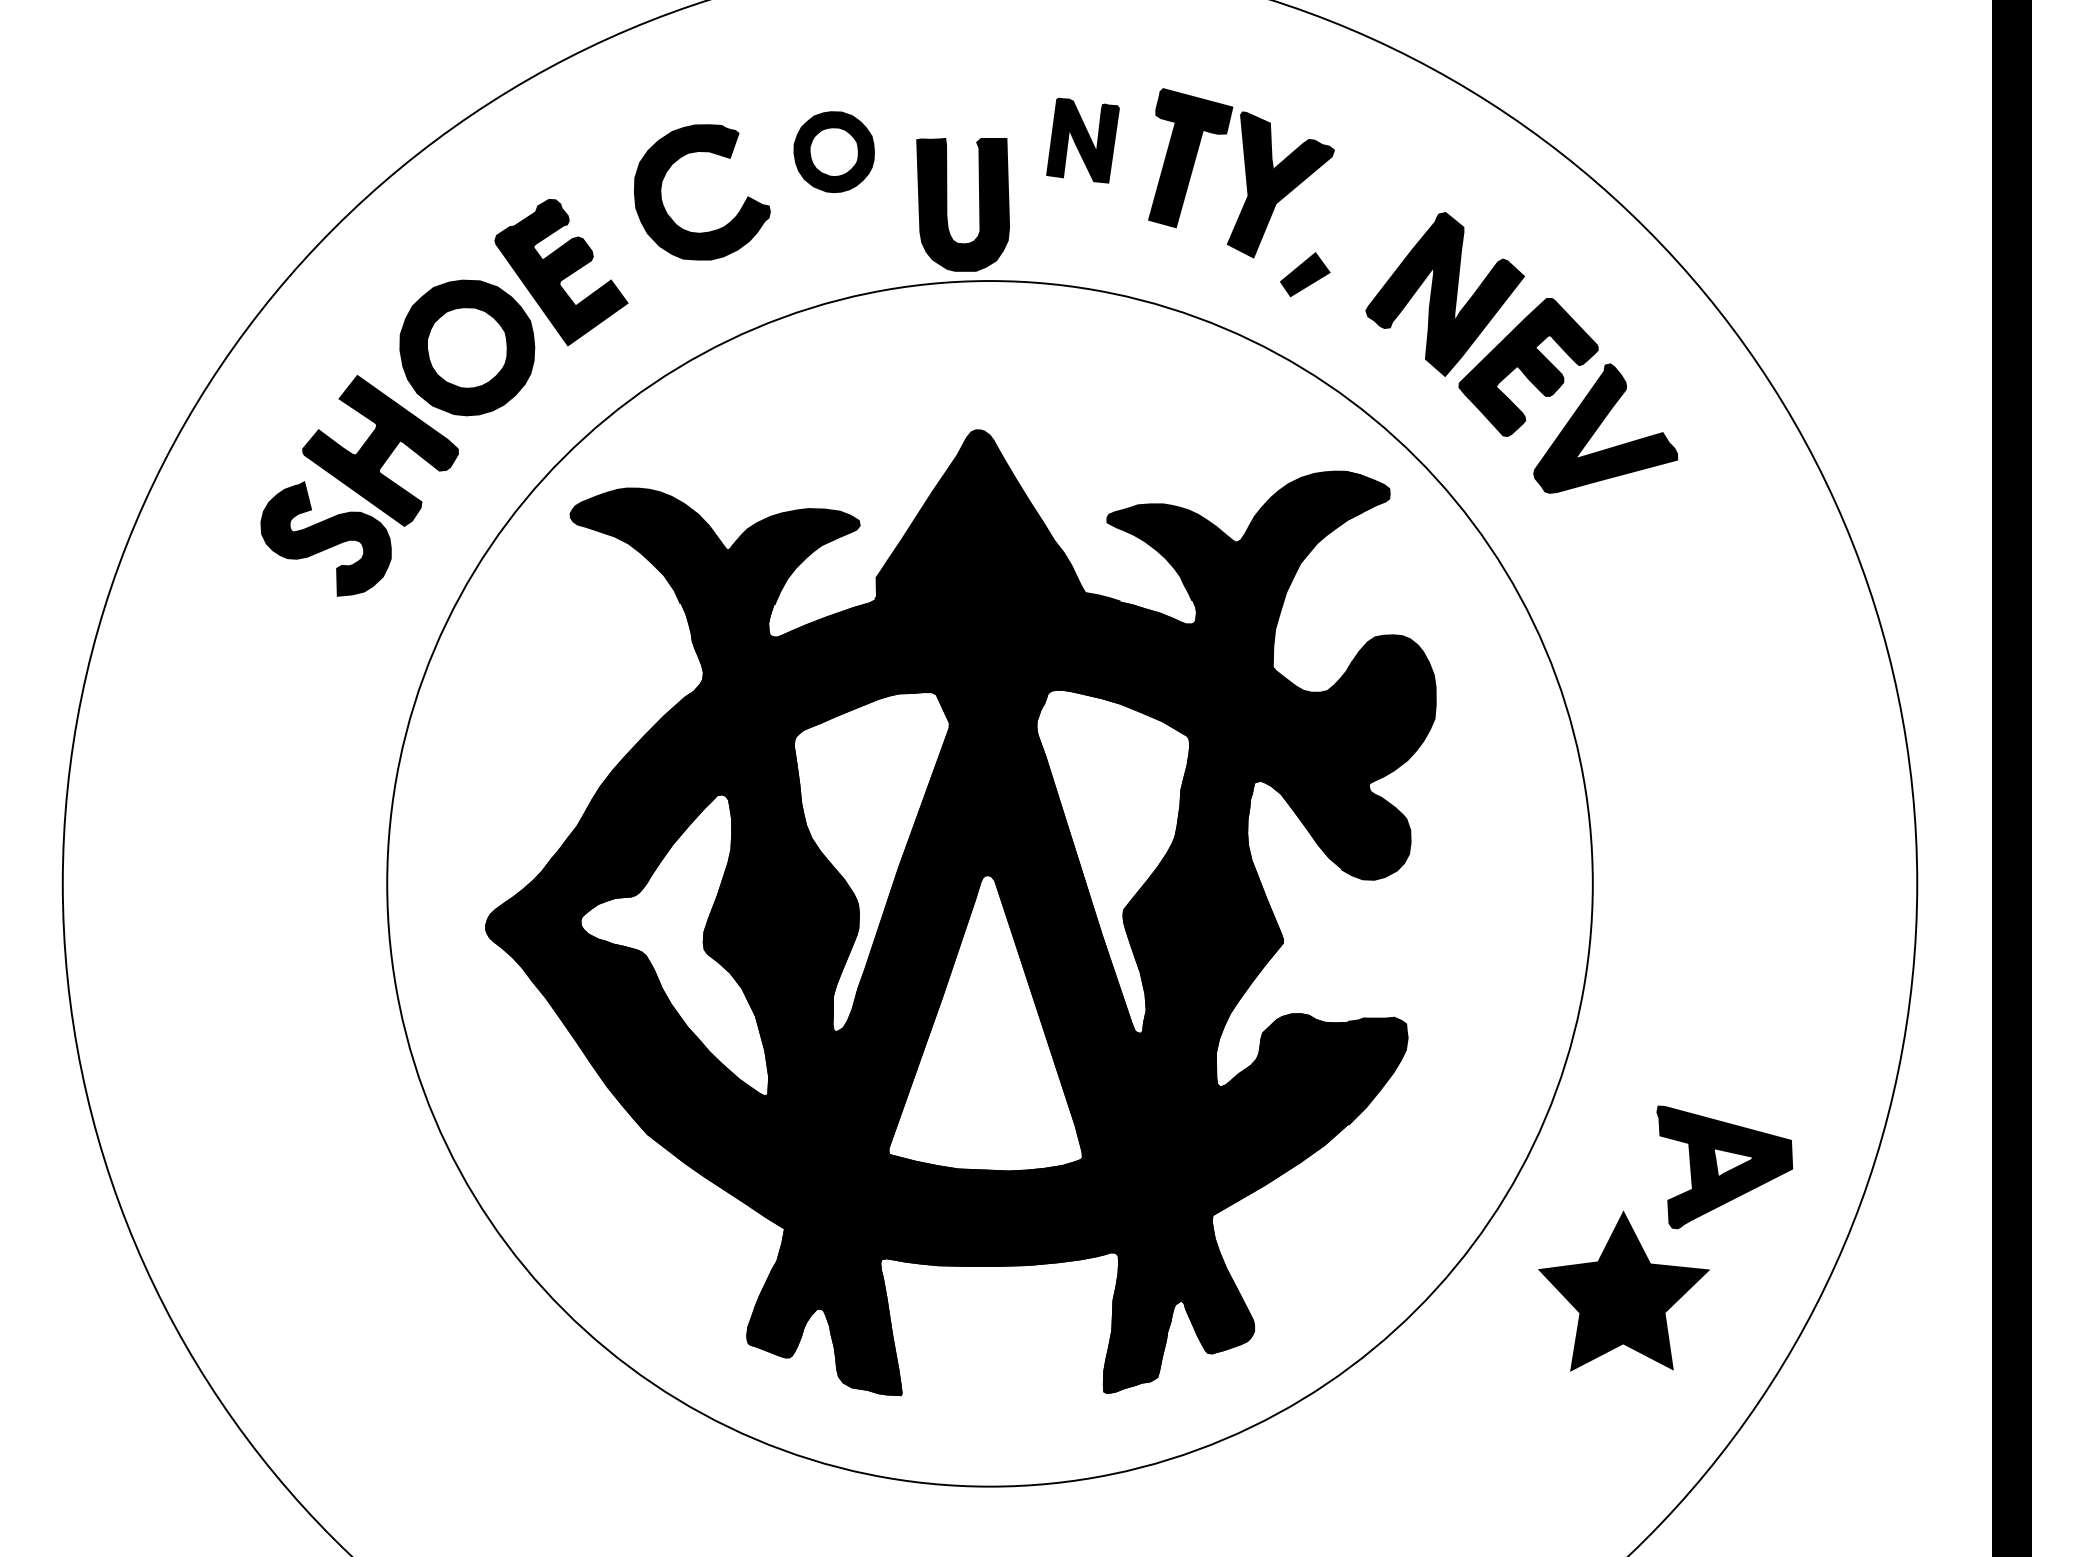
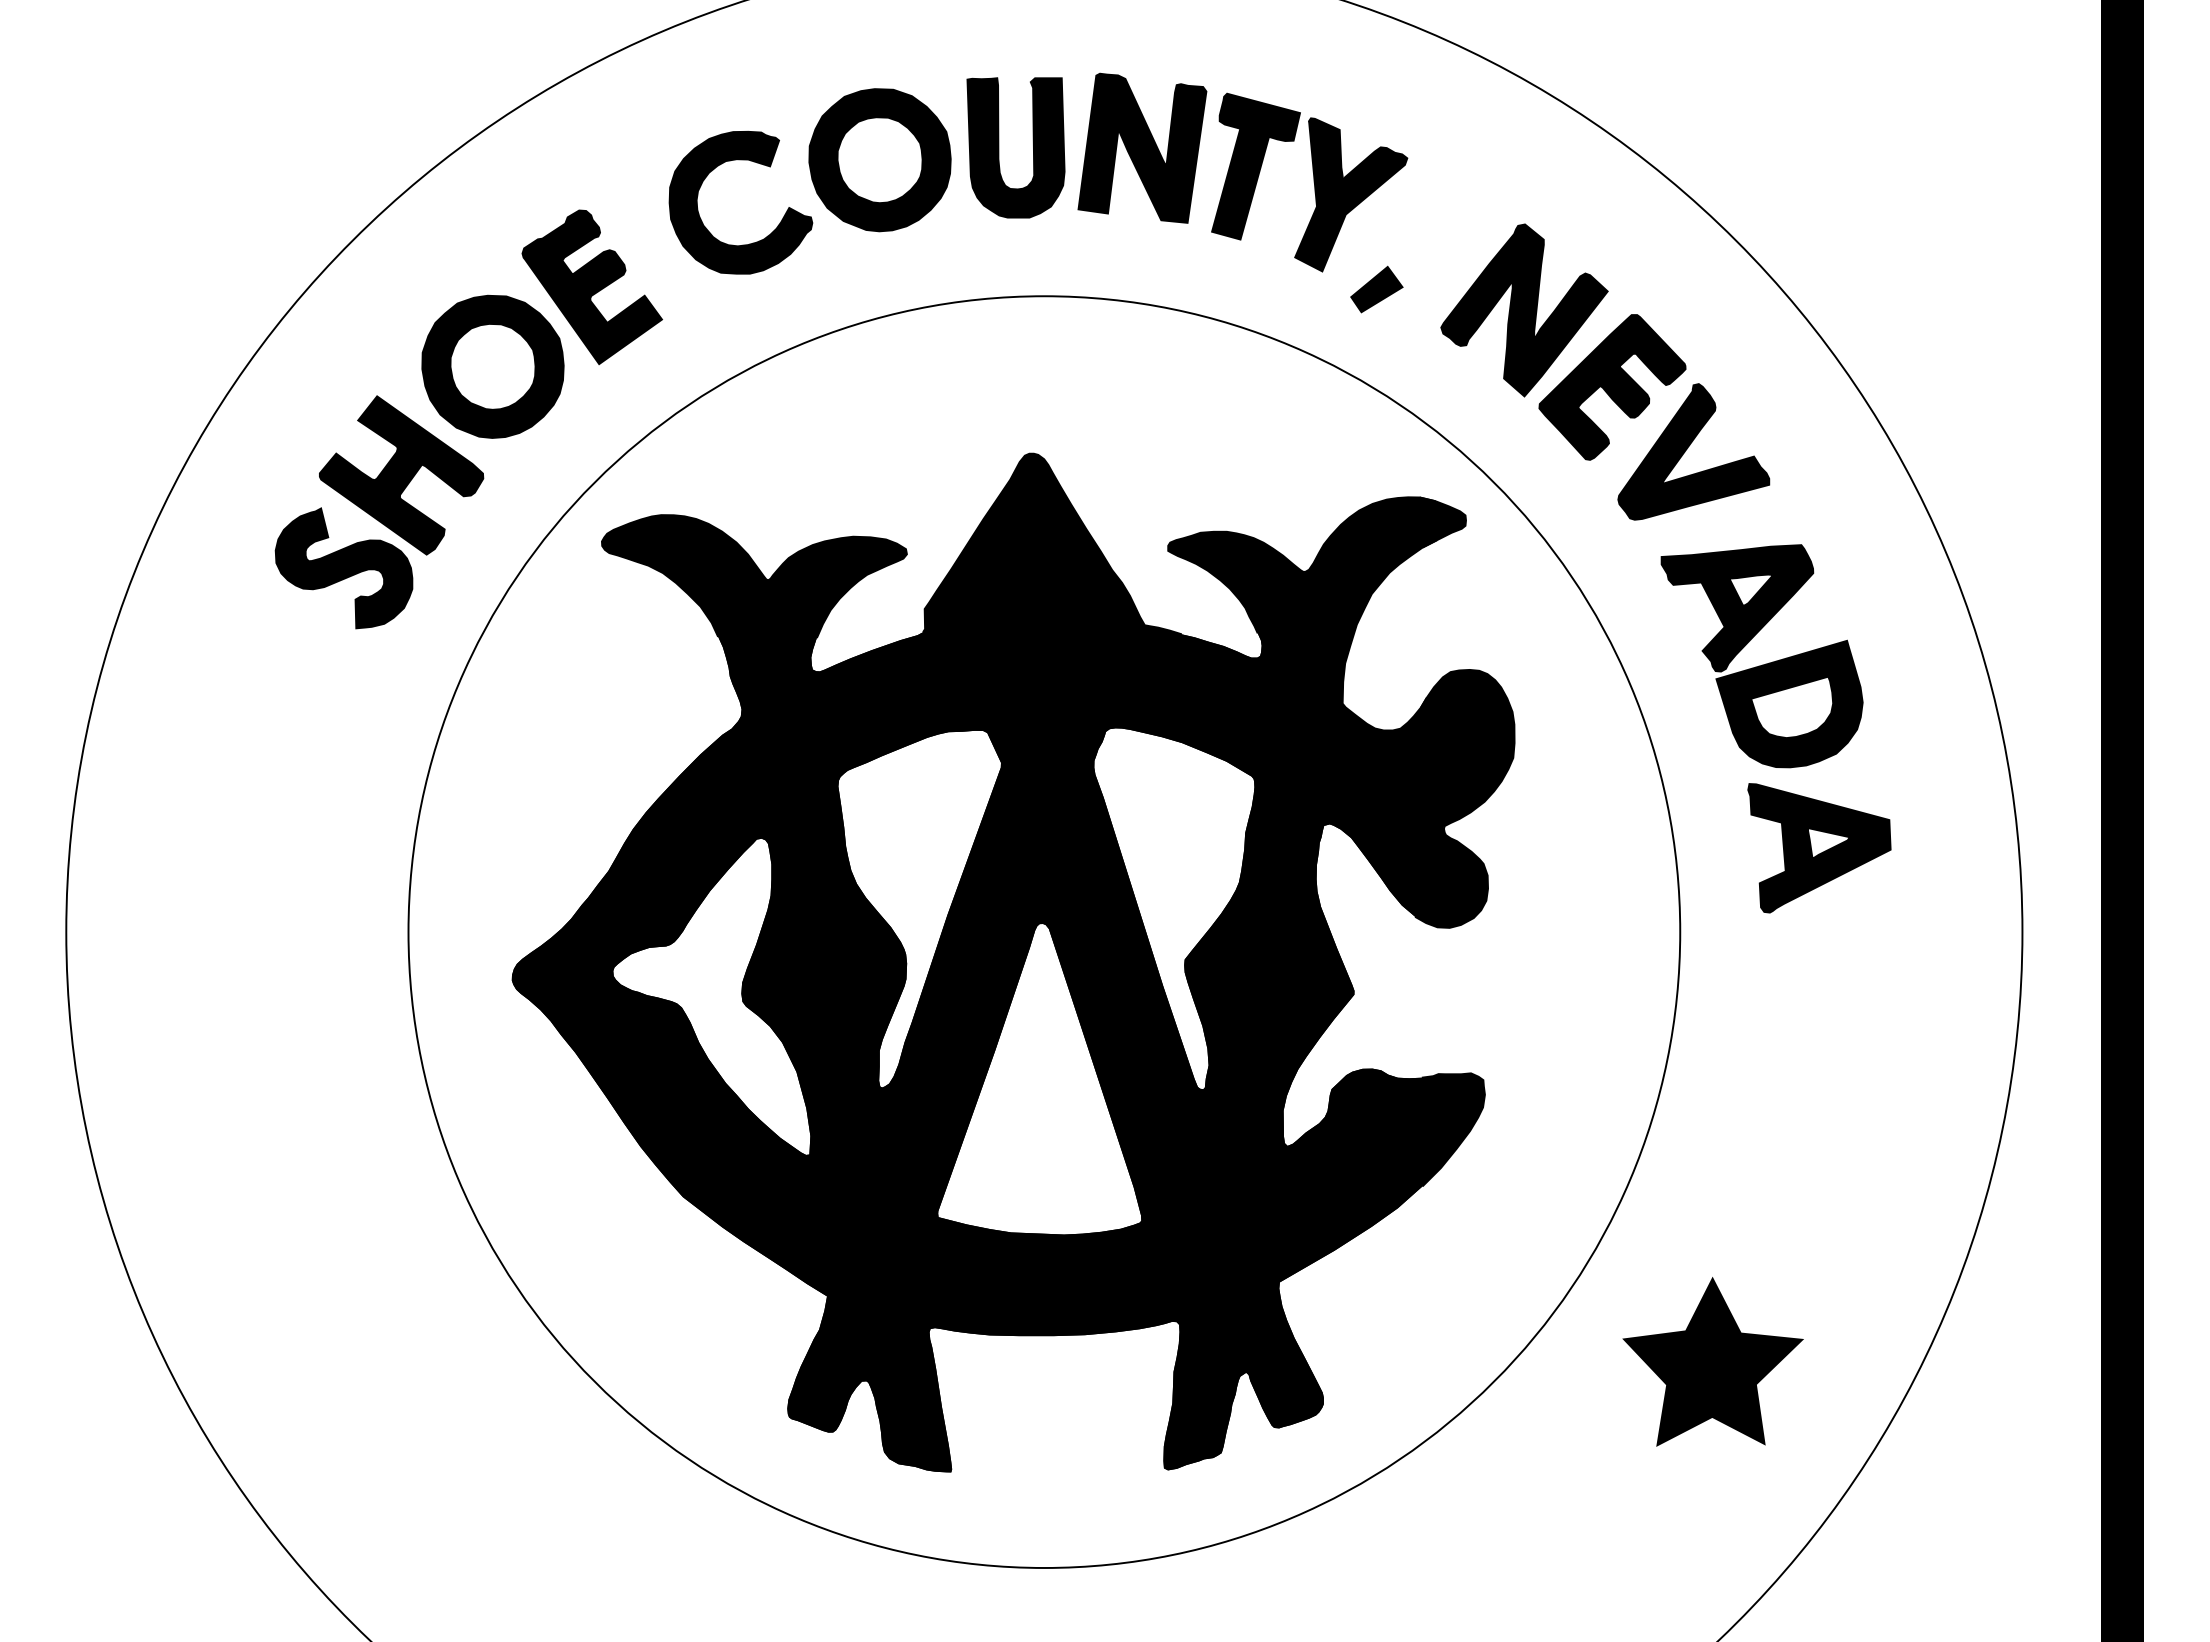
part: (1083, 140) -> (1142, 147), size x1.67
part: (833, 152) -> (879, 160), size x1.67
part: (947, 204) -> (999, 147), moved
part: (1673, 629) -> (1765, 663), added
part: (1724, 1167) -> (1819, 848), moved

